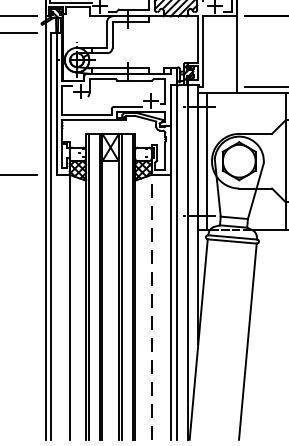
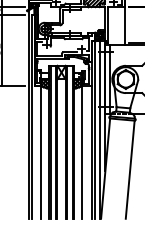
line: (152, 307) -> (82, 152), dashed -> solid

